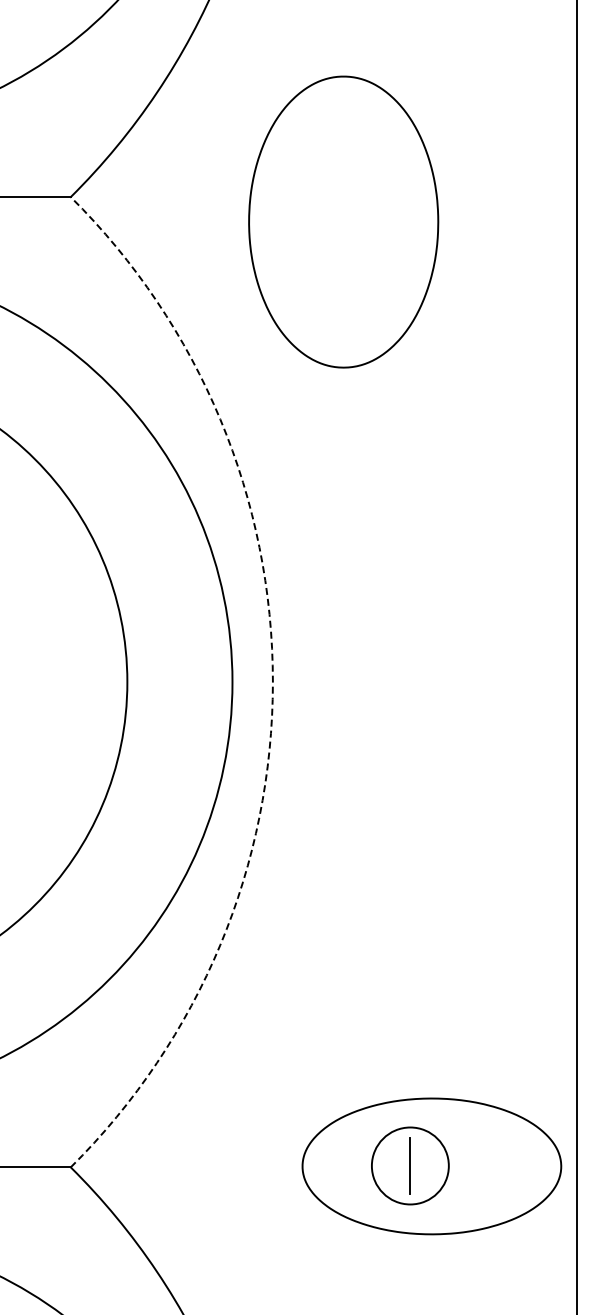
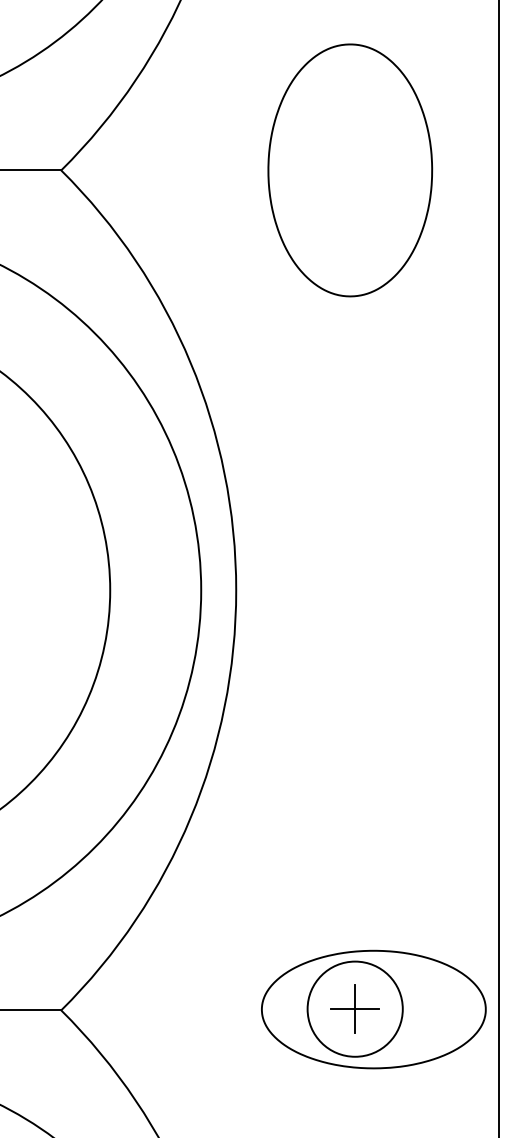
part: (343, 221) -> (350, 169), moved
arc: (272, 682) -> (235, 590), dashed -> solid
circle: (410, 1165) -> (355, 1008), size x1.43
line: (410, 1165) -> (355, 1008), added

